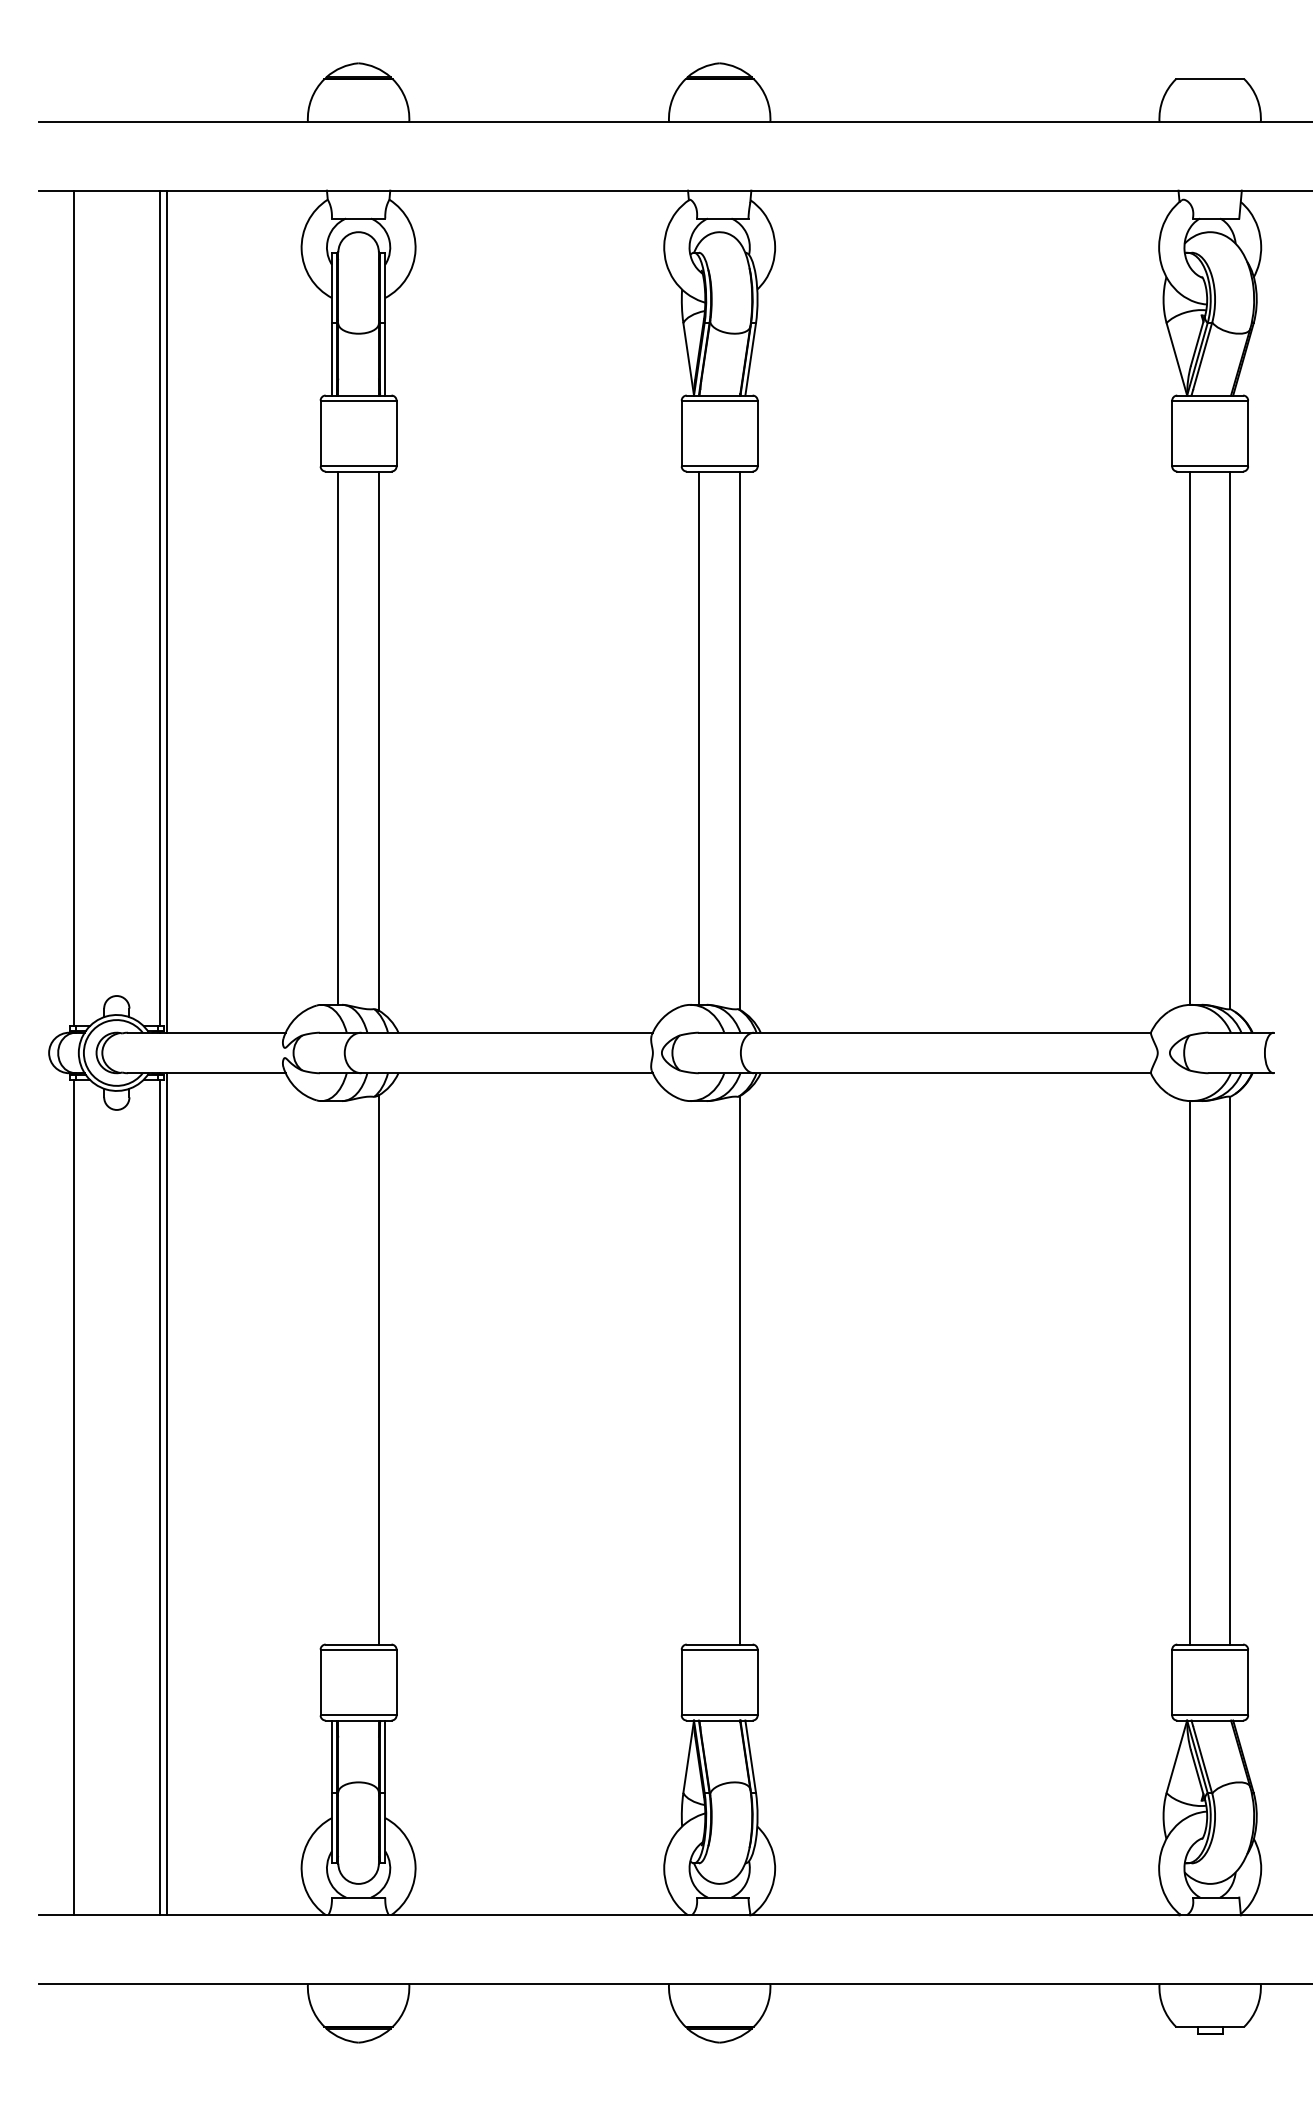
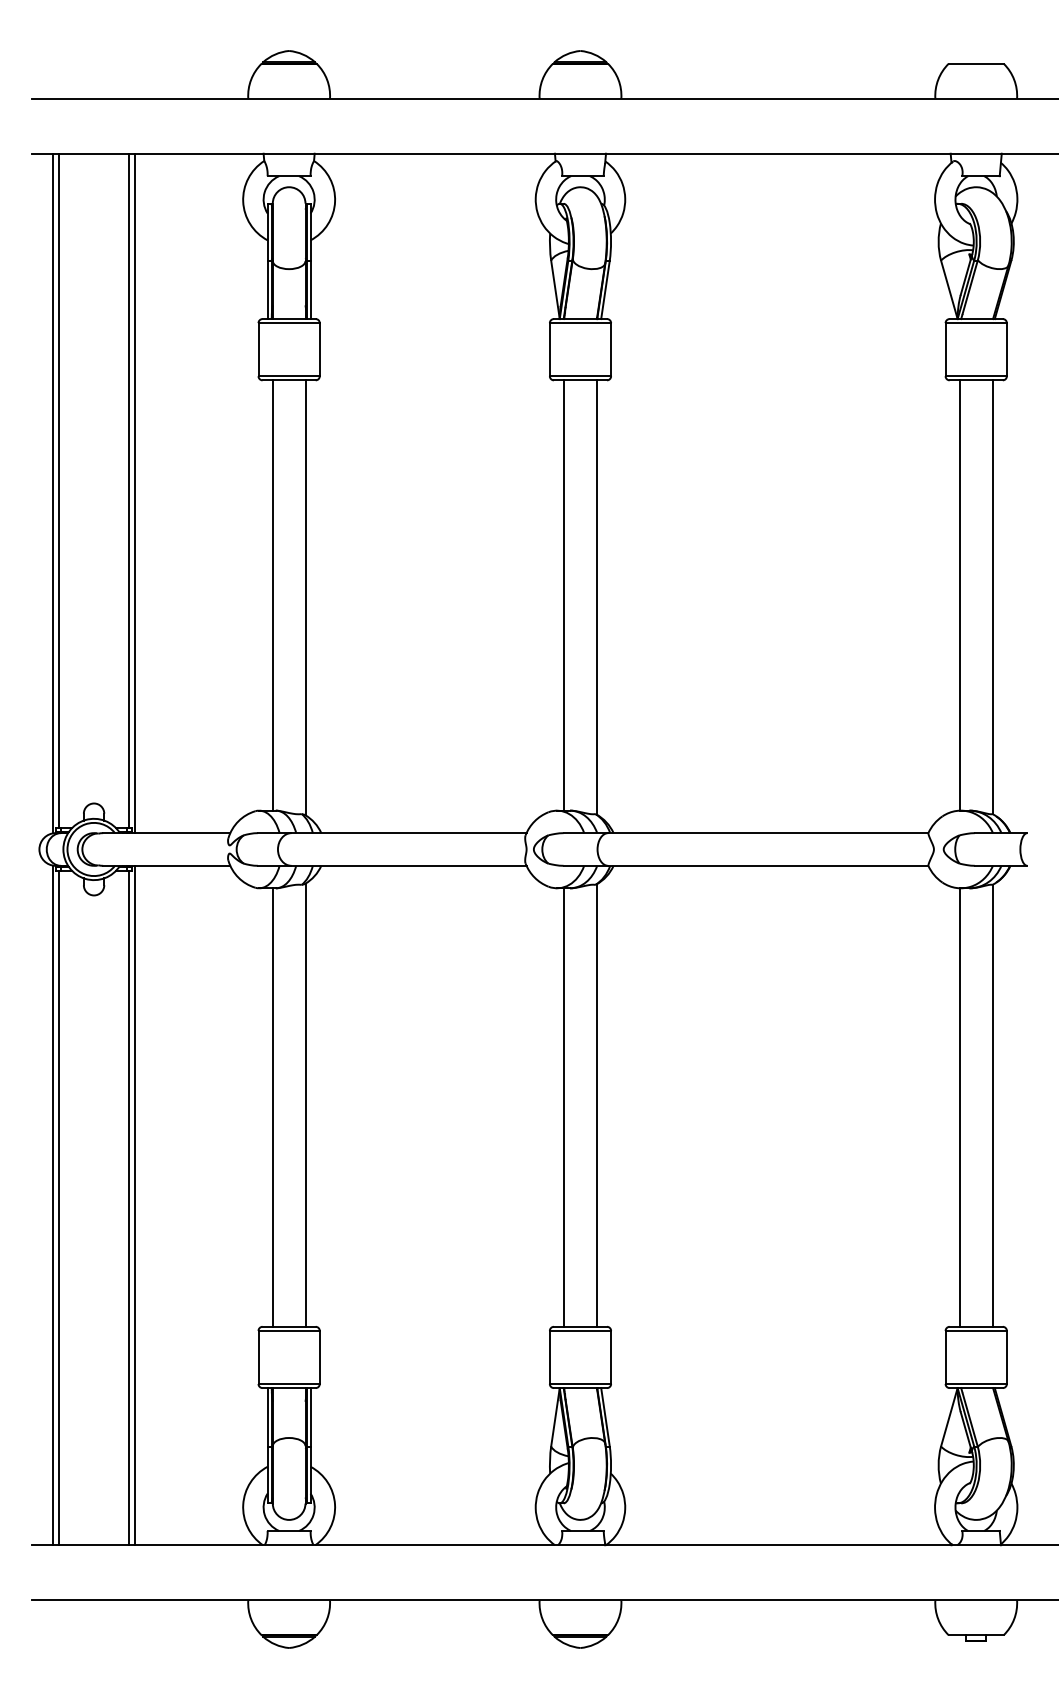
line: (66, 611) -> (53, 493), added
line: (337, 1372) -> (272, 1107), added
line: (699, 1372) -> (564, 1107), added
line: (66, 1494) -> (53, 1205), added

